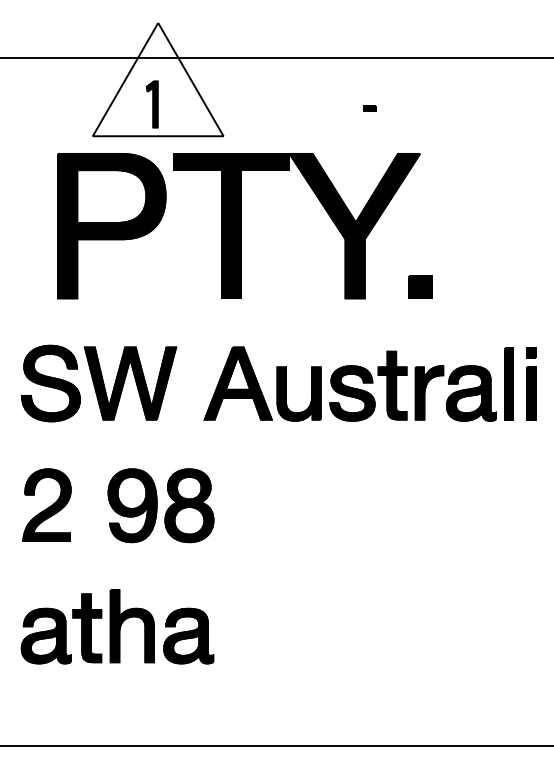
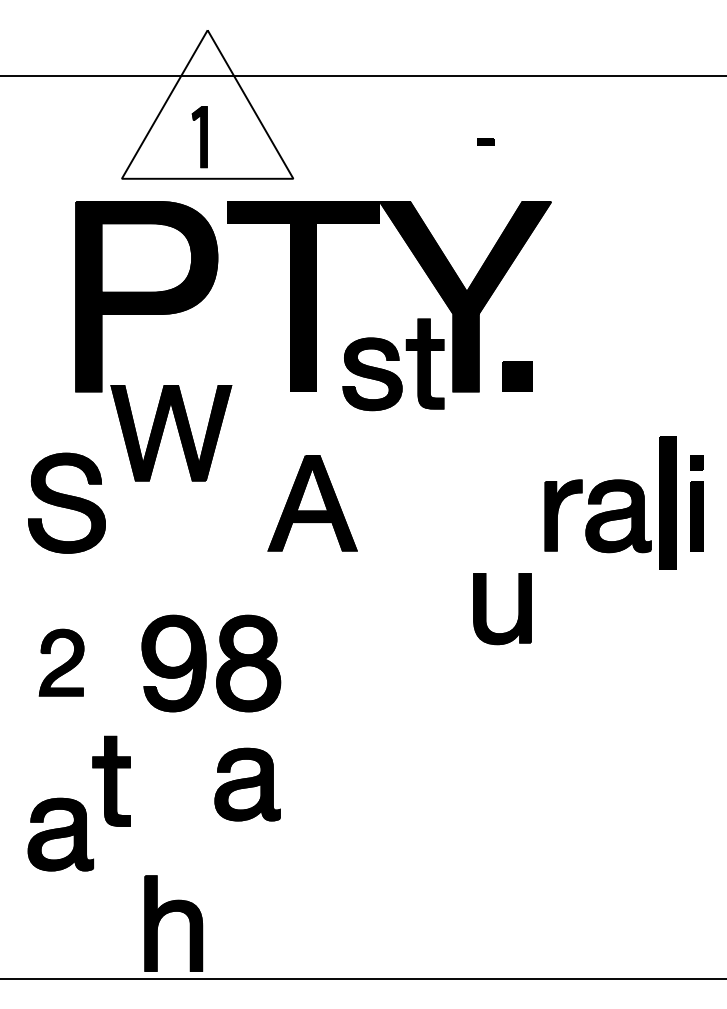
part: (420, 286) -> (517, 376), moved
part: (135, 383) -> (178, 433), moved
part: (508, 383) -> (667, 503), size x1.4
part: (368, 386) -> (393, 364), moved
part: (286, 394) -> (486, 609), moved
part: (46, 504) -> (61, 662), size x0.7
part: (131, 617) -> (172, 912), moved
part: (87, 627) -> (111, 780), moved
part: (188, 636) -> (247, 784), moved

